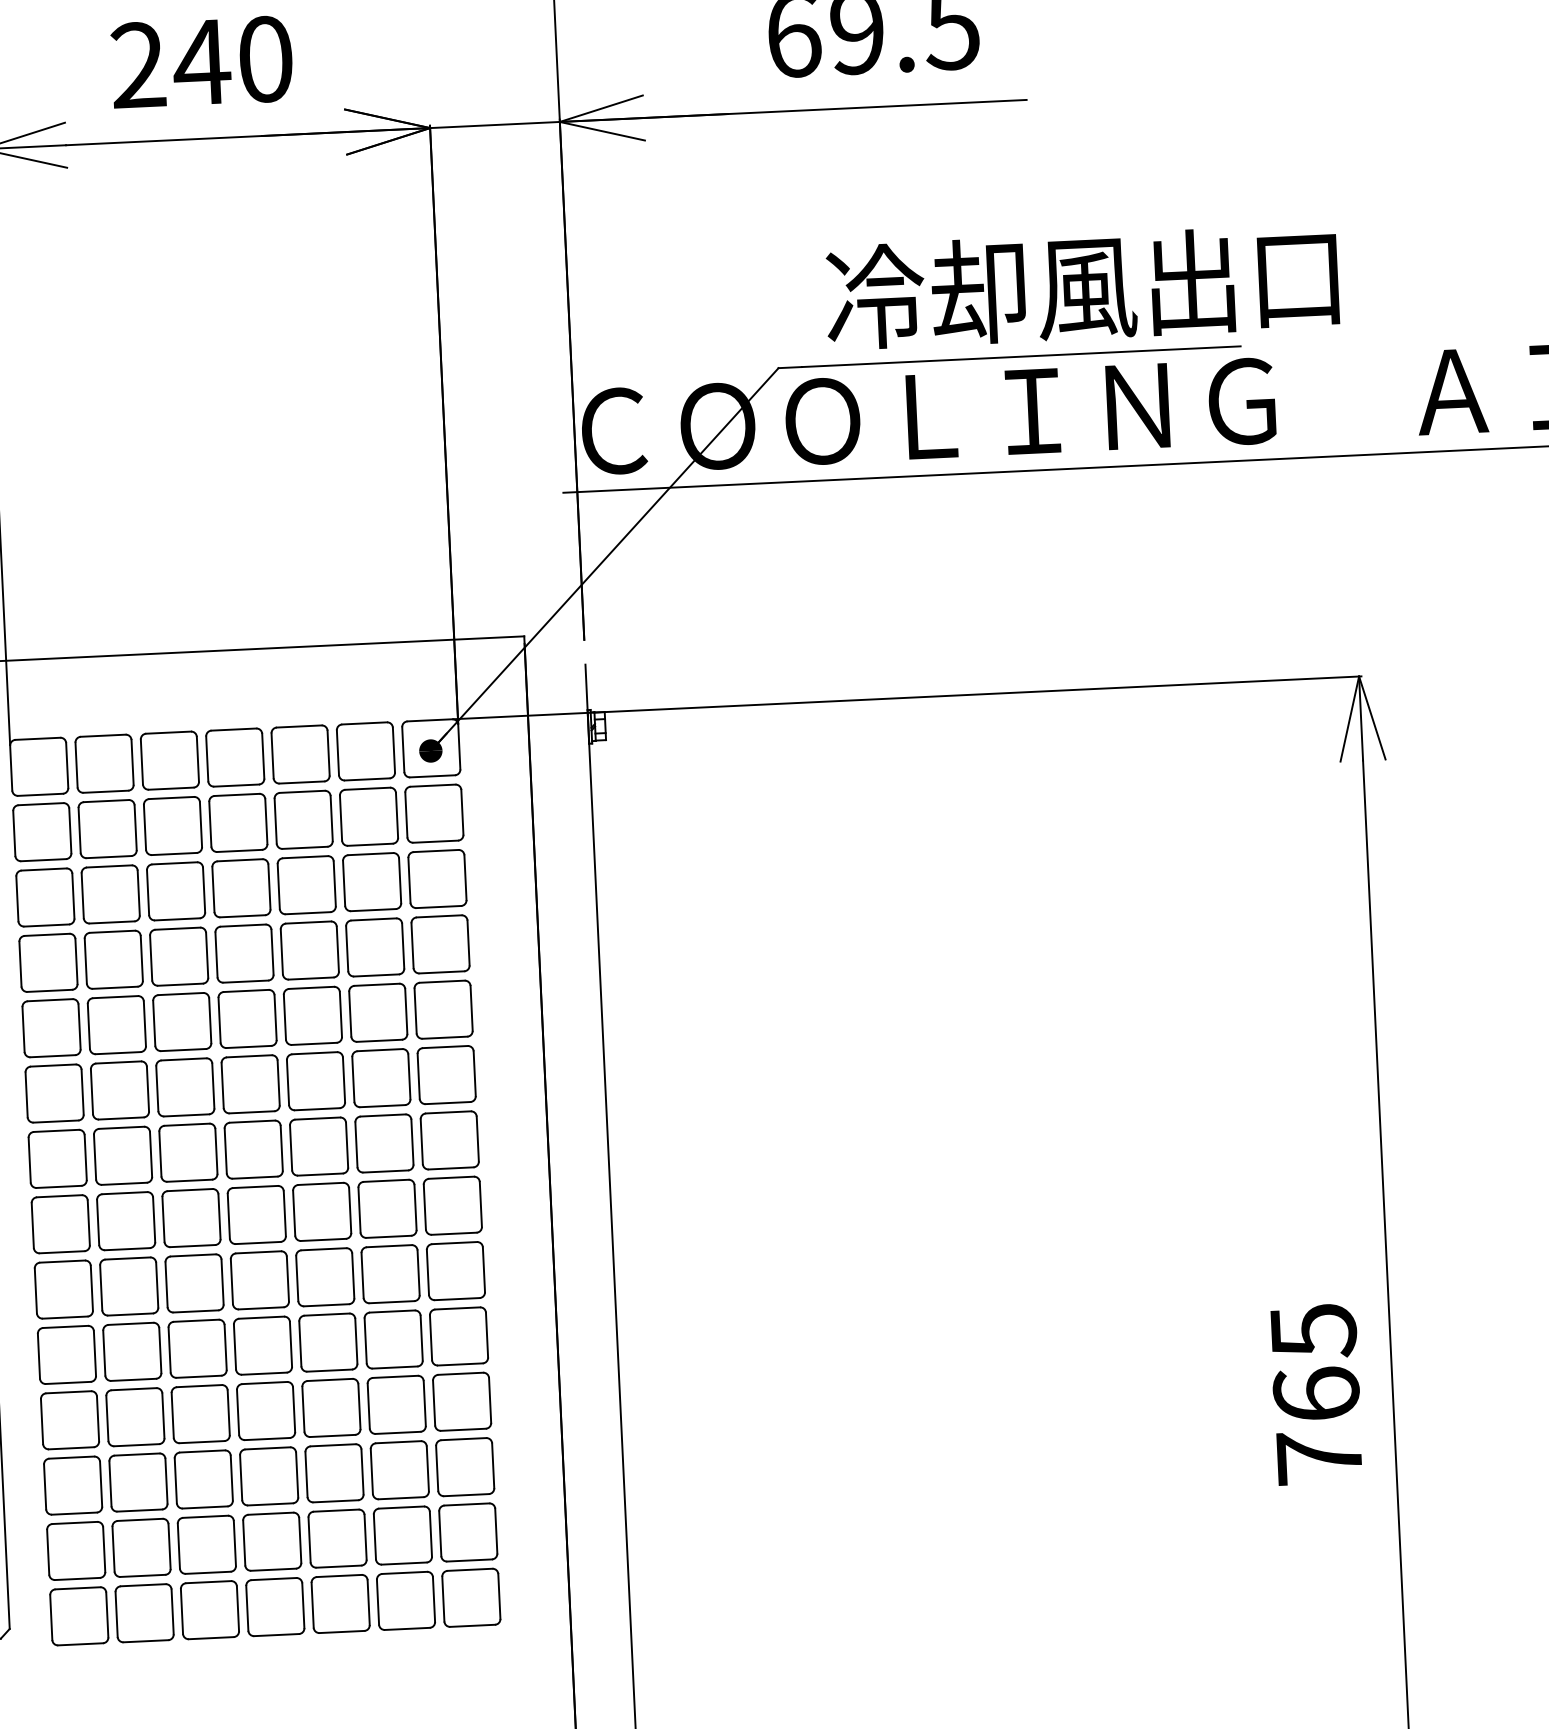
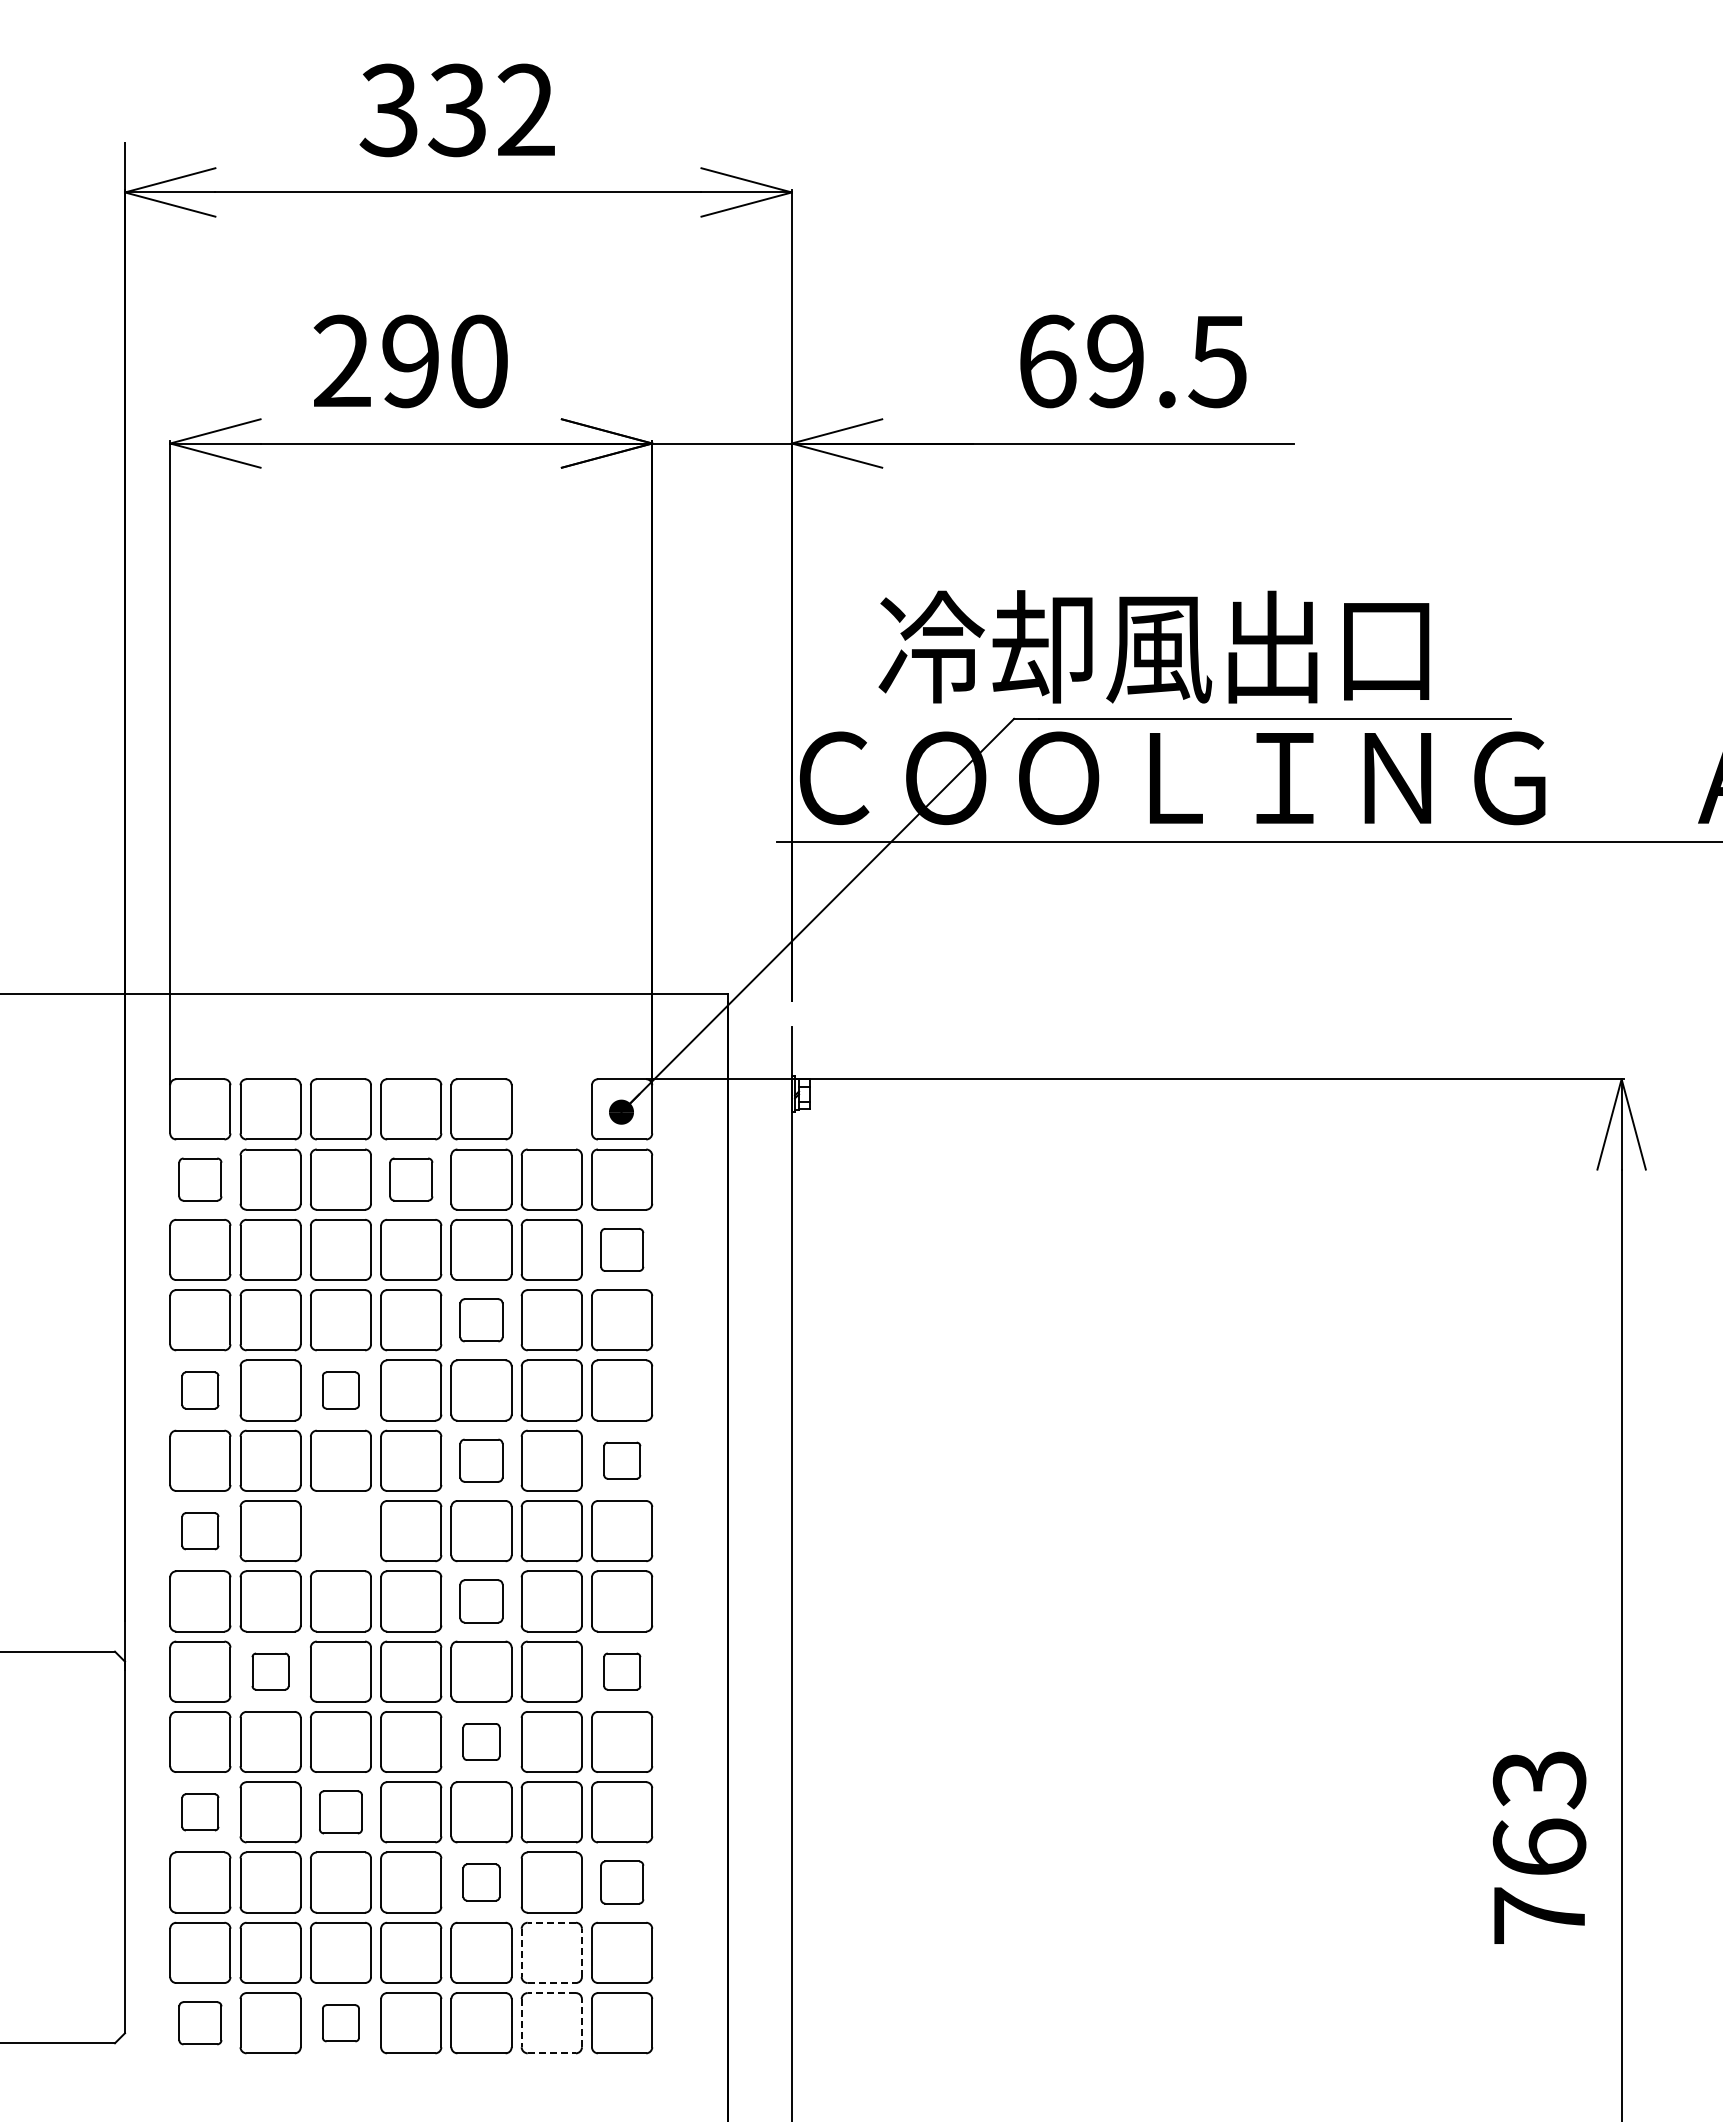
text: (201, 62) -> (410, 361), 240 -> 290
text: (1081, 286) -> (1153, 646), moved
part: (365, 751) -> (551, 1109), removed
part: (238, 822) -> (411, 1179), size x0.7
part: (42, 832) -> (200, 1179), size x0.7
part: (437, 878) -> (622, 1249), size x0.7
part: (309, 950) -> (481, 1320), size x0.7
part: (181, 1022) -> (340, 1390), size x0.6
part: (51, 1028) -> (200, 1390), size x0.6
part: (447, 1074) -> (622, 1460), size x0.6
part: (315, 1080) -> (481, 1460), size x0.7
part: (188, 1153) -> (340, 1531), removed
part: (57, 1159) -> (200, 1531), size x0.6
part: (322, 1211) -> (481, 1601), size x0.7
part: (456, 1270) -> (622, 1671), size x0.6
part: (129, 1286) -> (270, 1671), size x0.6
text: (1313, 1332) -> (1539, 1780), 765 -> 763
part: (328, 1342) -> (481, 1741), size x0.6
part: (200, 1414) -> (340, 1812), size x0.7
part: (70, 1420) -> (200, 1812), size x0.6
part: (465, 1467) -> (622, 1882), size x0.7
part: (334, 1473) -> (481, 1882), size x0.6
line: (401, 1507) -> (551, 1922), solid -> dashed
line: (430, 1533) -> (581, 1952), solid -> dashed
line: (374, 1537) -> (521, 1953), solid -> dashed
line: (404, 1563) -> (552, 1983), solid -> dashed
line: (404, 1573) -> (551, 1993), solid -> dashed
line: (433, 1598) -> (581, 2022), solid -> dashed
line: (377, 1602) -> (521, 2023), solid -> dashed
part: (209, 1610) -> (340, 2023), size x0.6
part: (79, 1616) -> (200, 2023), size x0.7
line: (407, 1629) -> (552, 2053), solid -> dashed

